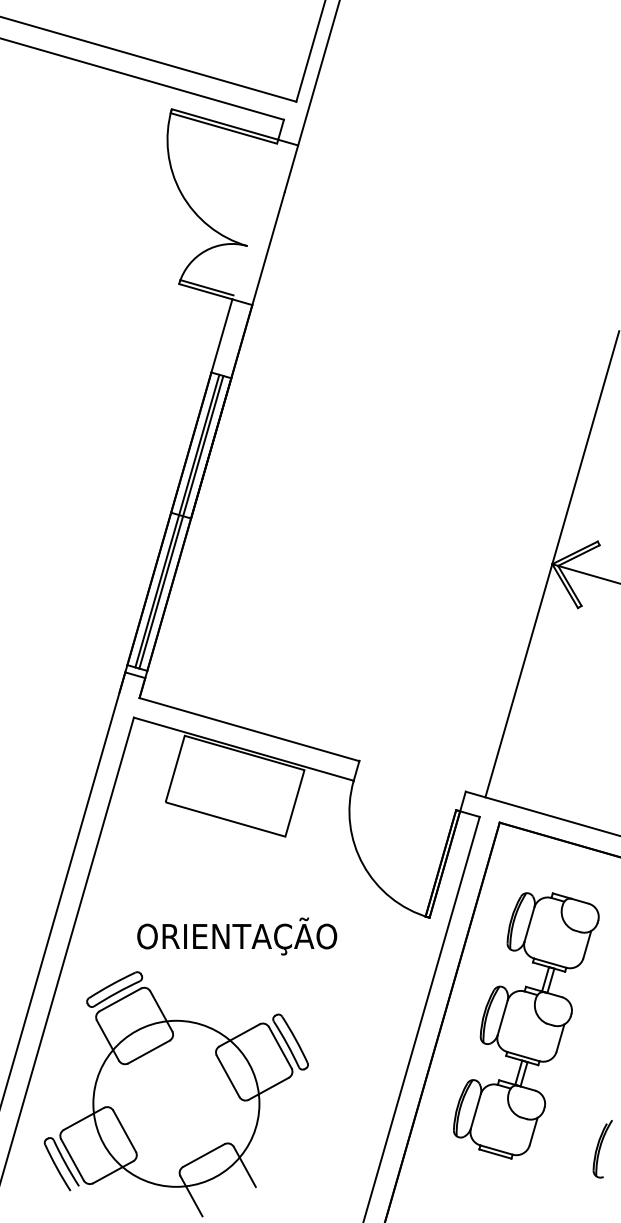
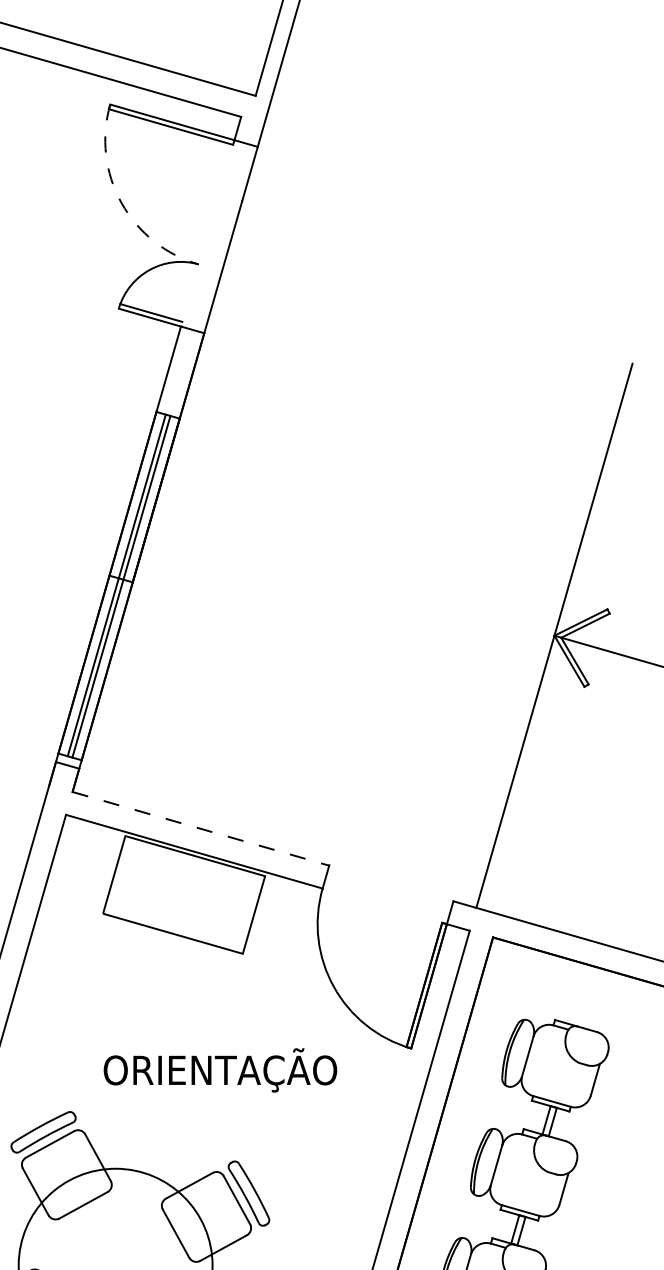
arc: (181, 193) -> (121, 202), solid -> dashed
line: (249, 729) -> (200, 828), solid -> dashed
text: (237, 936) -> (220, 1070), moved

